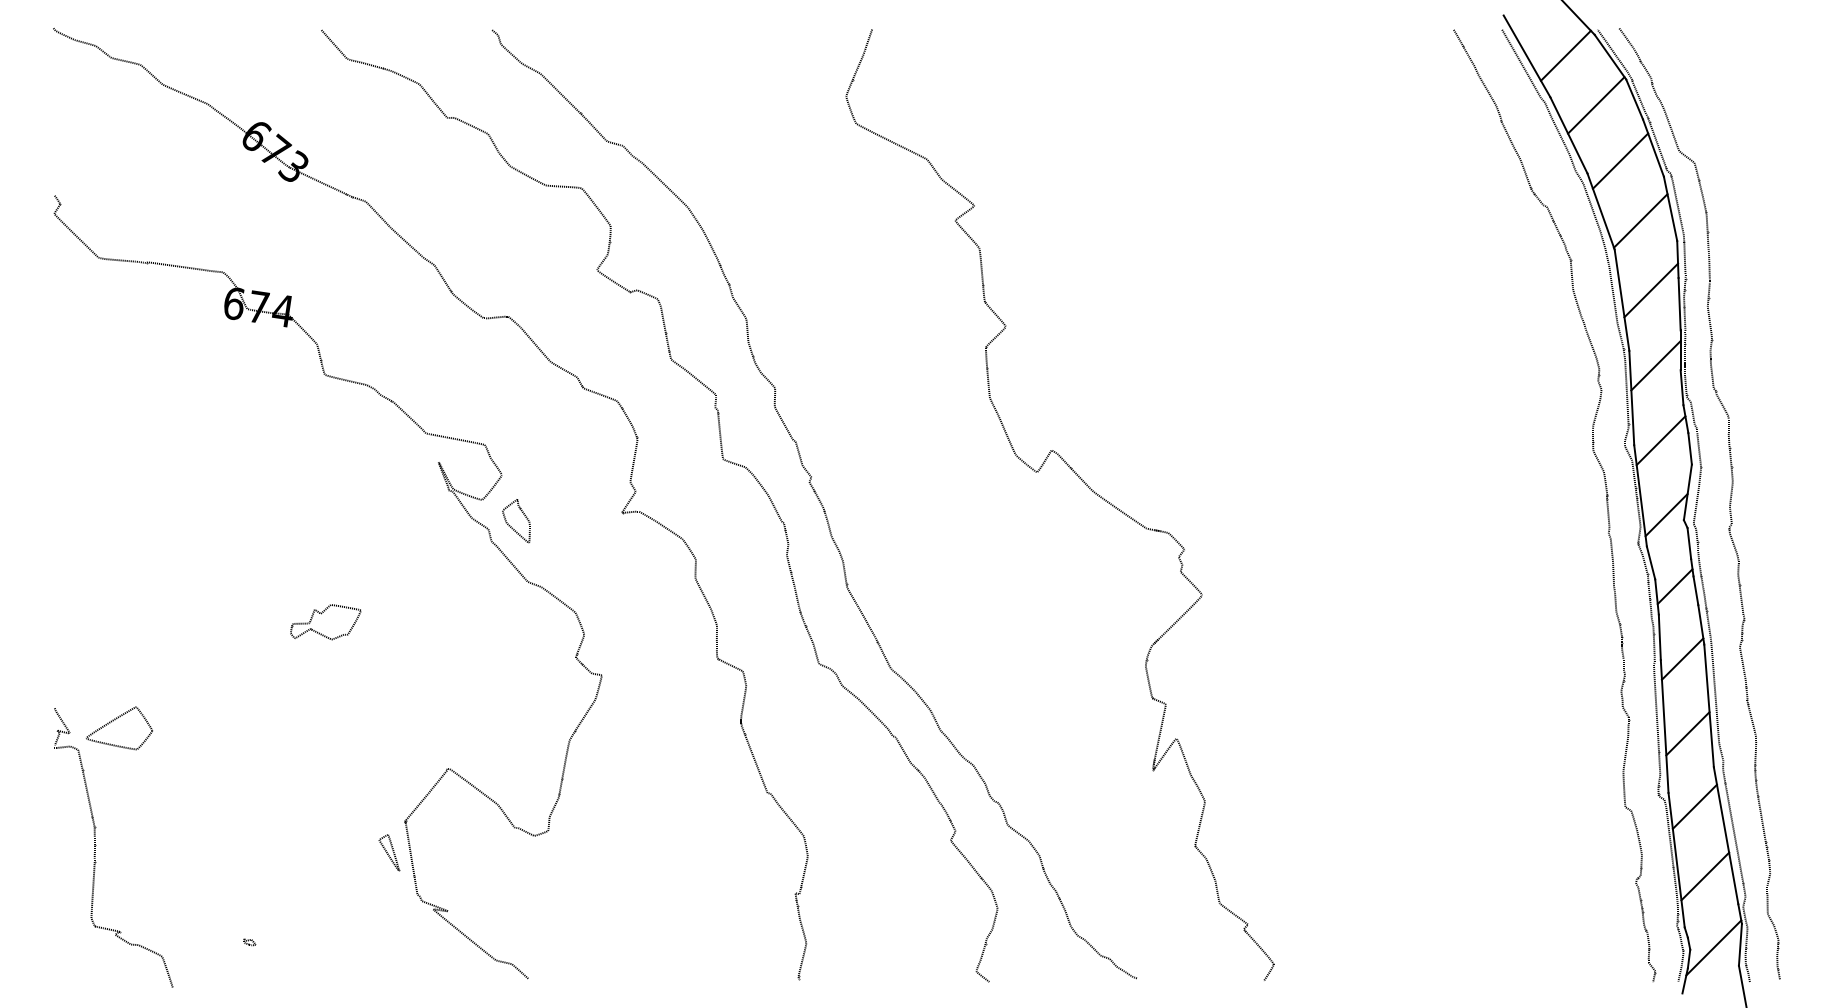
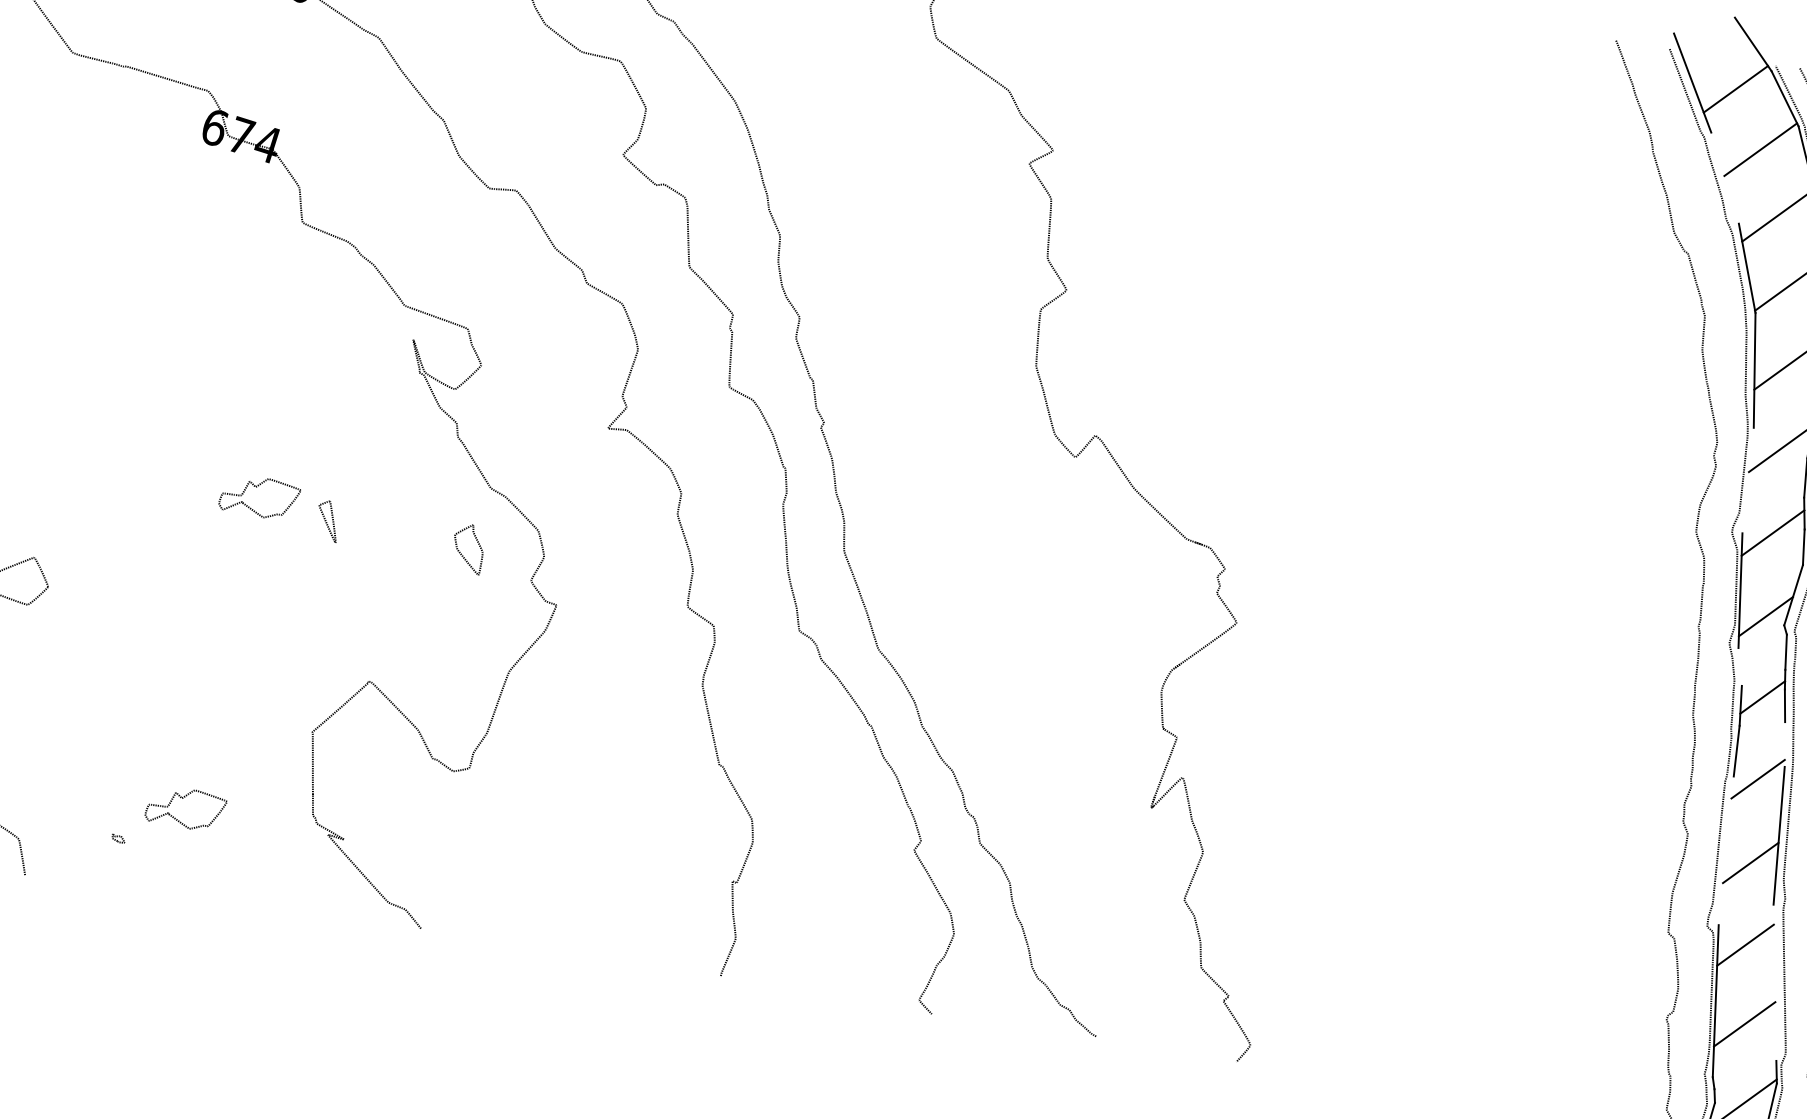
line: (1568, 135) -> (1724, 178), removed
line: (1631, 397) -> (1747, 479), removed
part: (511, 526) -> (461, 553), moved
line: (1650, 562) -> (1739, 666), removed
line: (1701, 624) -> (1785, 744), removed
line: (1664, 726) -> (1726, 850), removed
line: (1725, 835) -> (1774, 982), removed
part: (389, 852) -> (328, 521), moved
part: (300, 898) -> (182, 799), added

